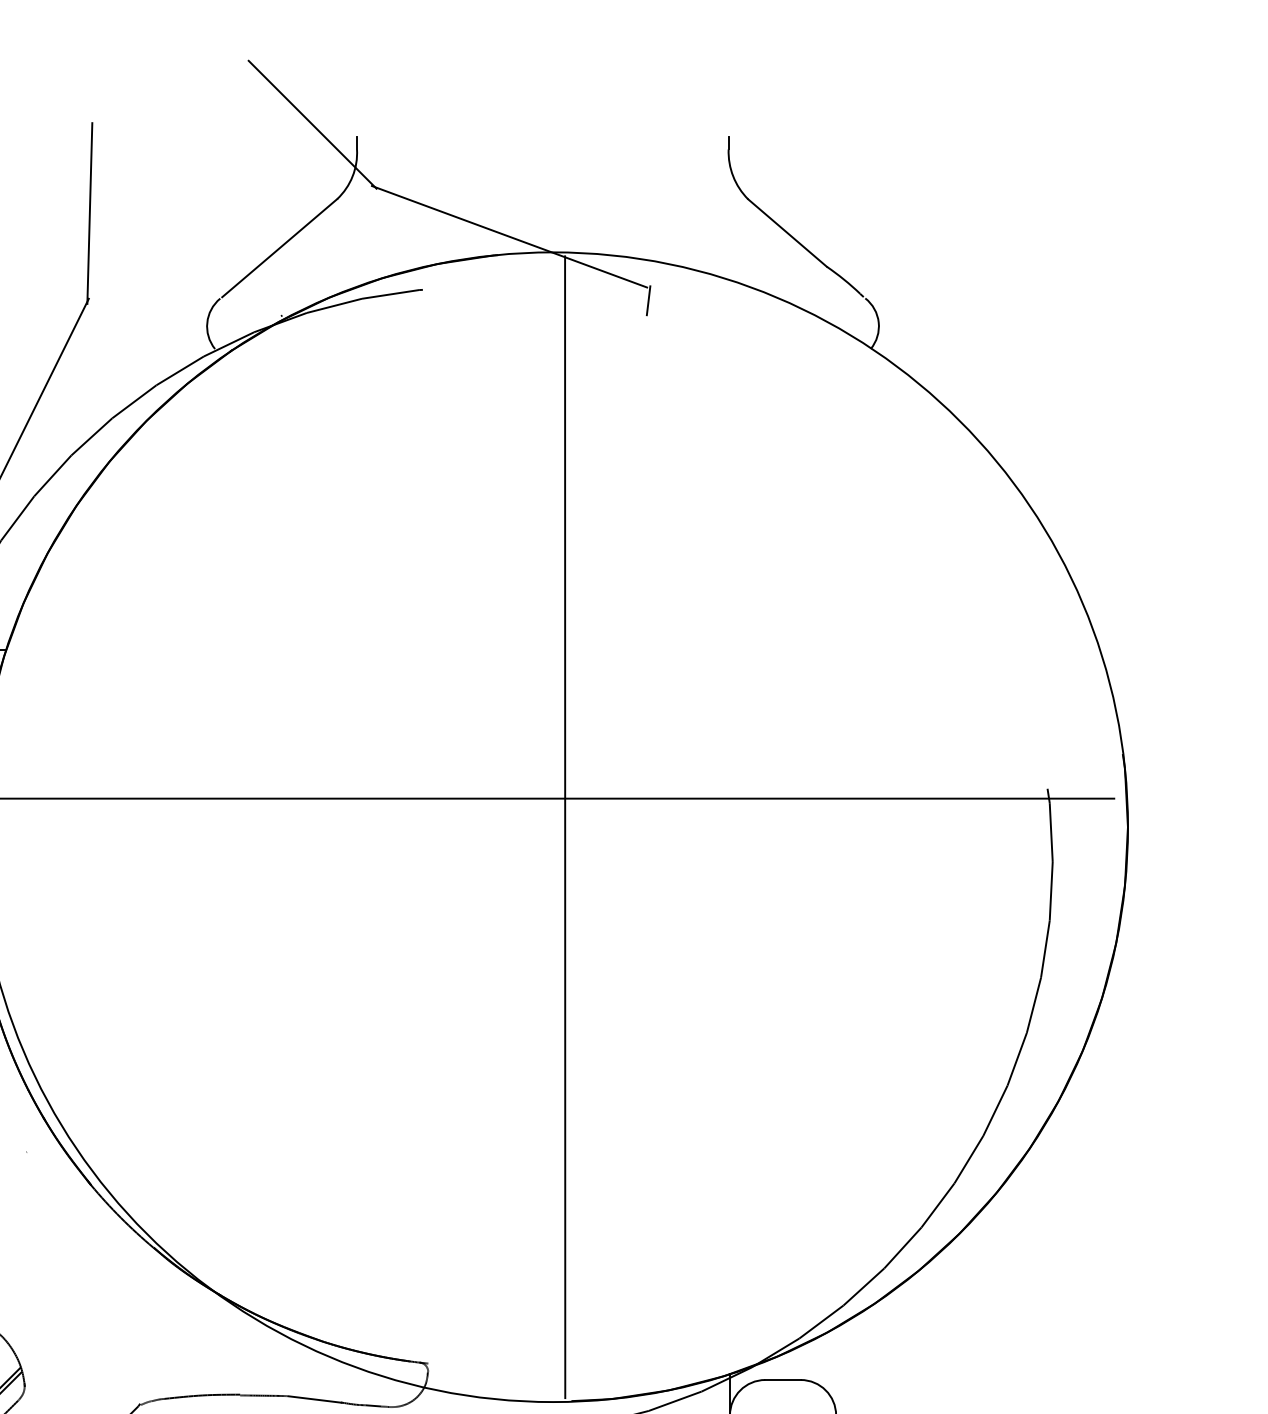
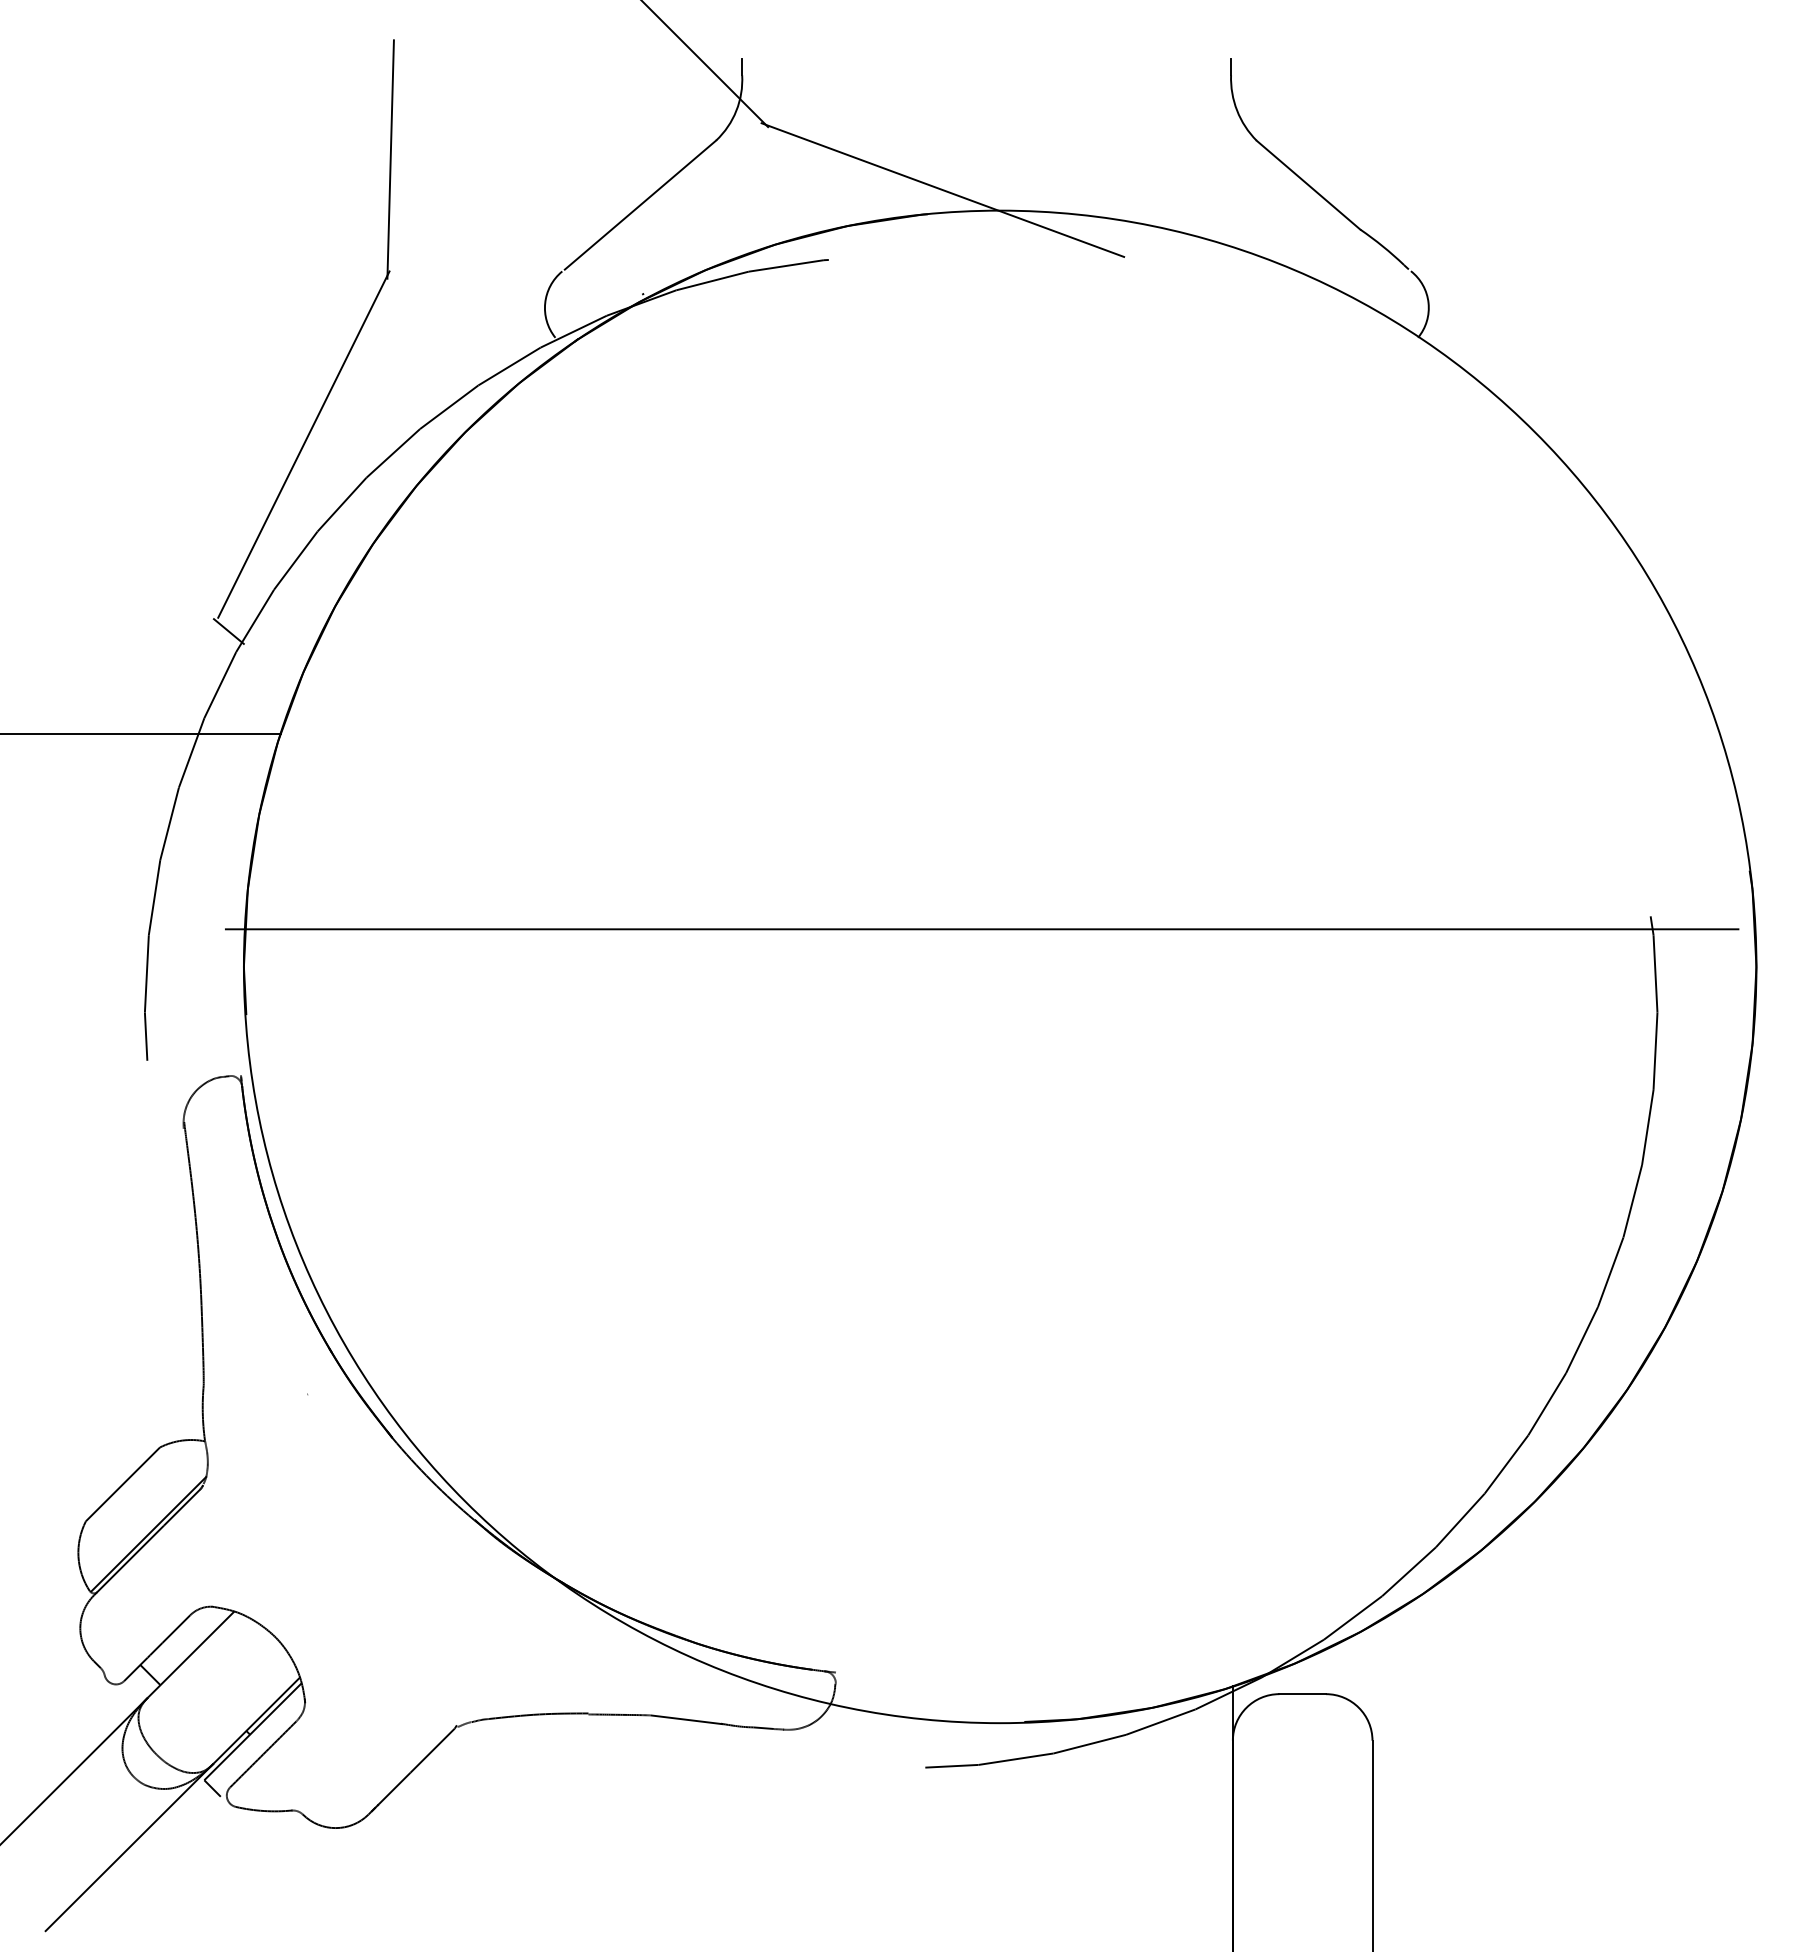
line: (648, 300) -> (1125, 274), removed
line: (564, 826) -> (1015, 966), removed

